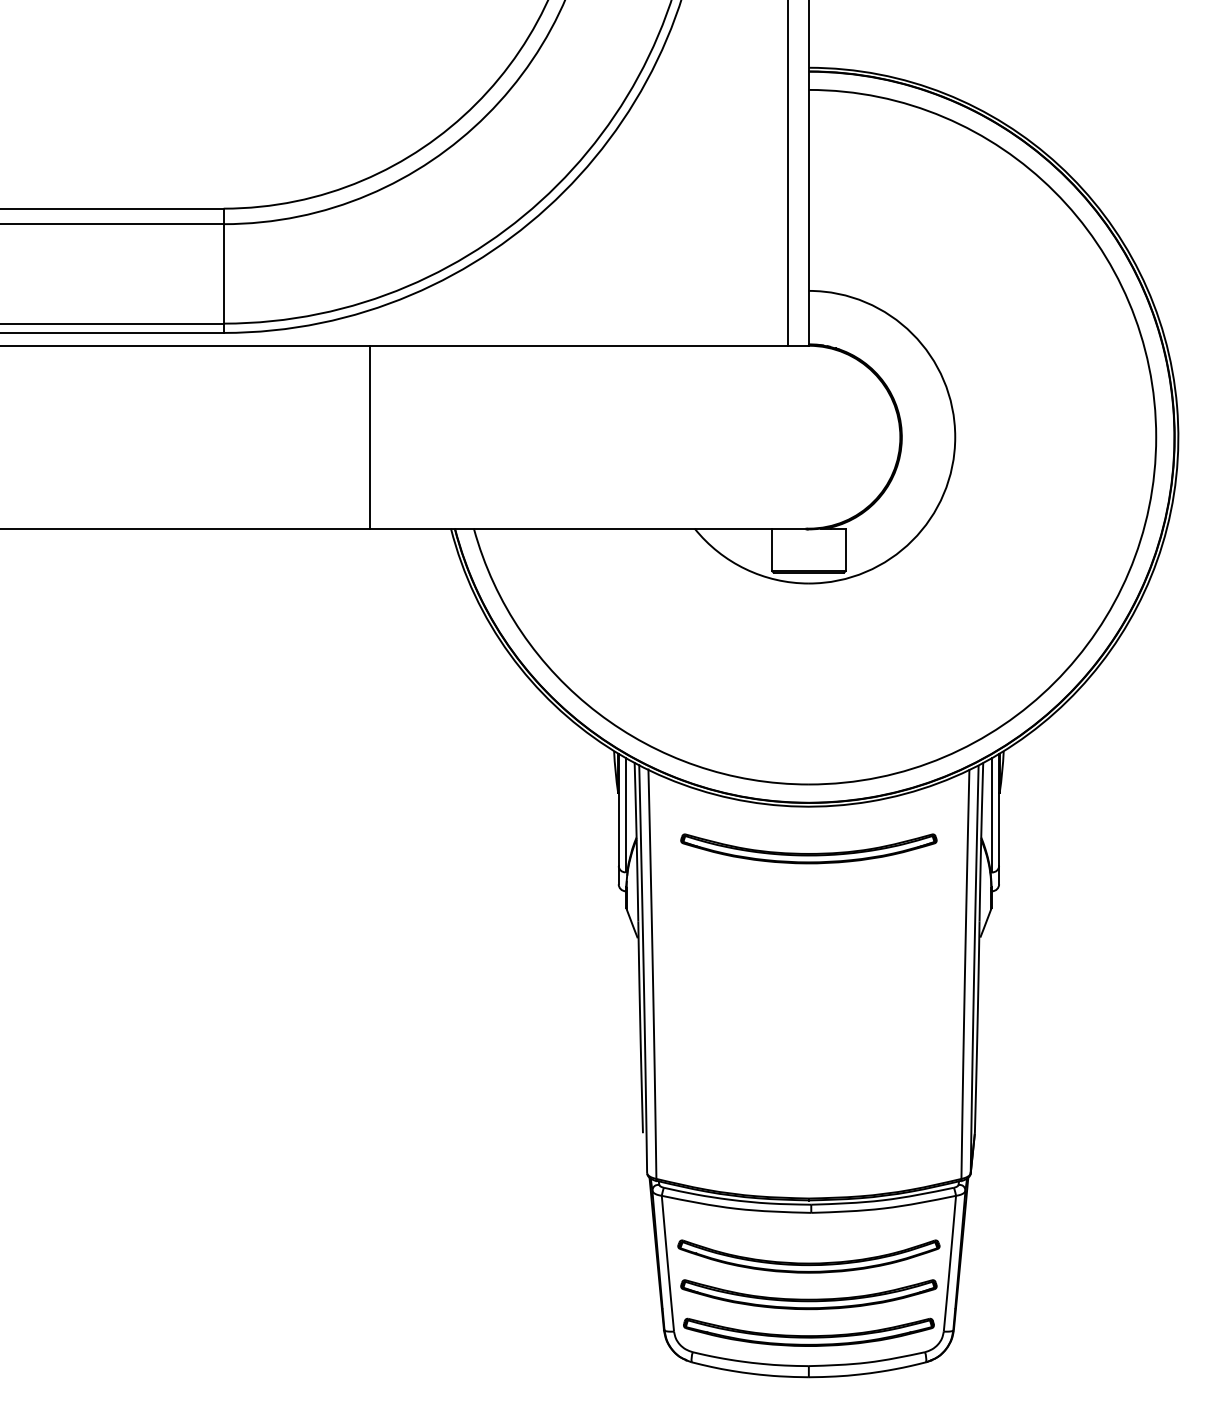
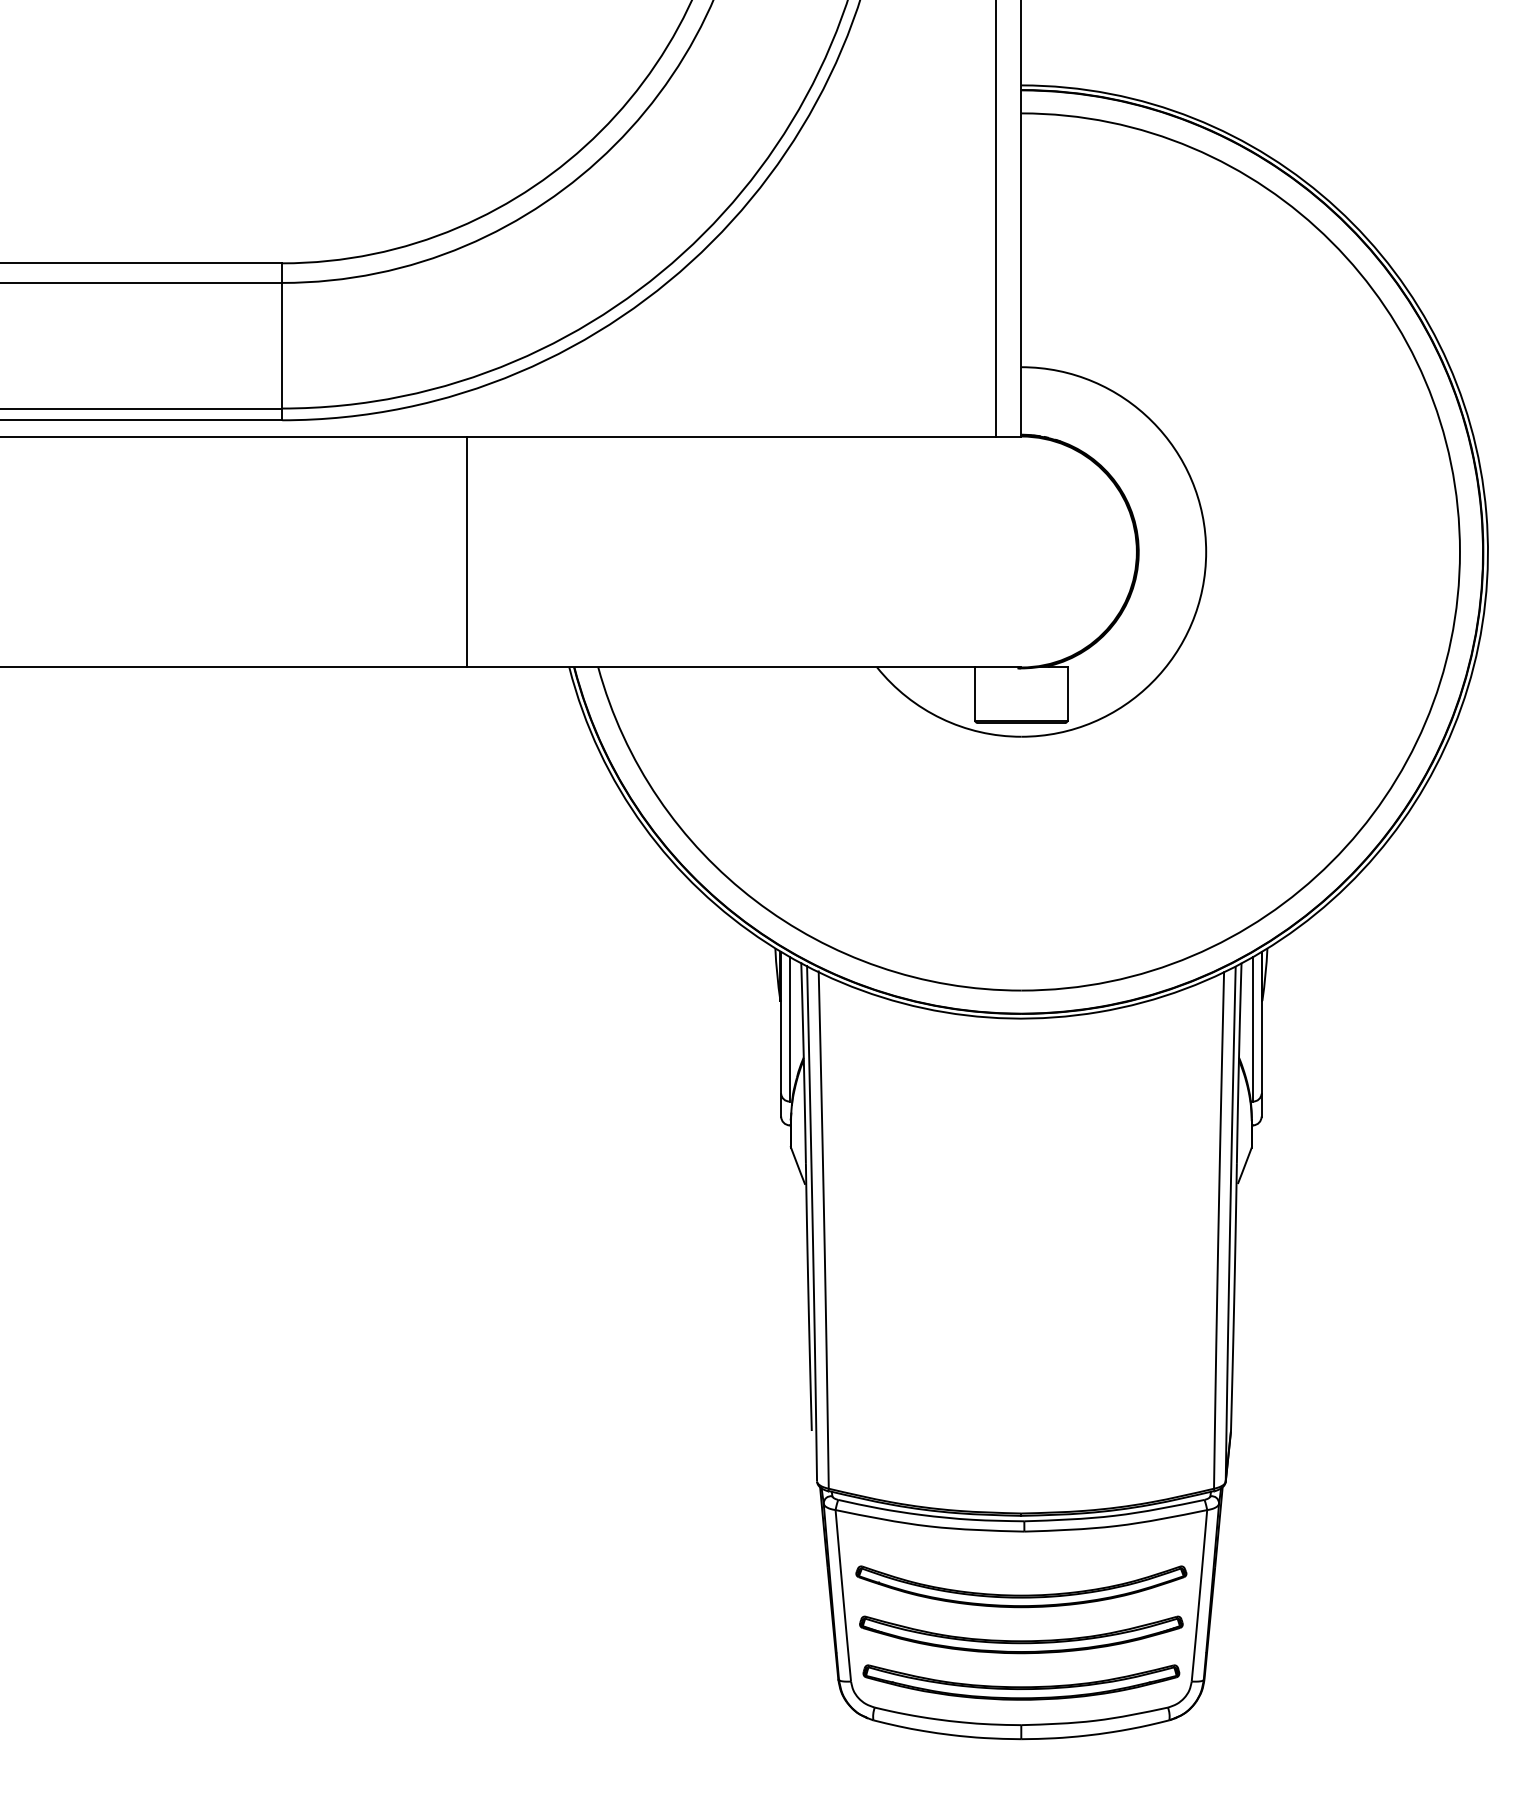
part: (809, 848) -> (1021, 1071), removed

